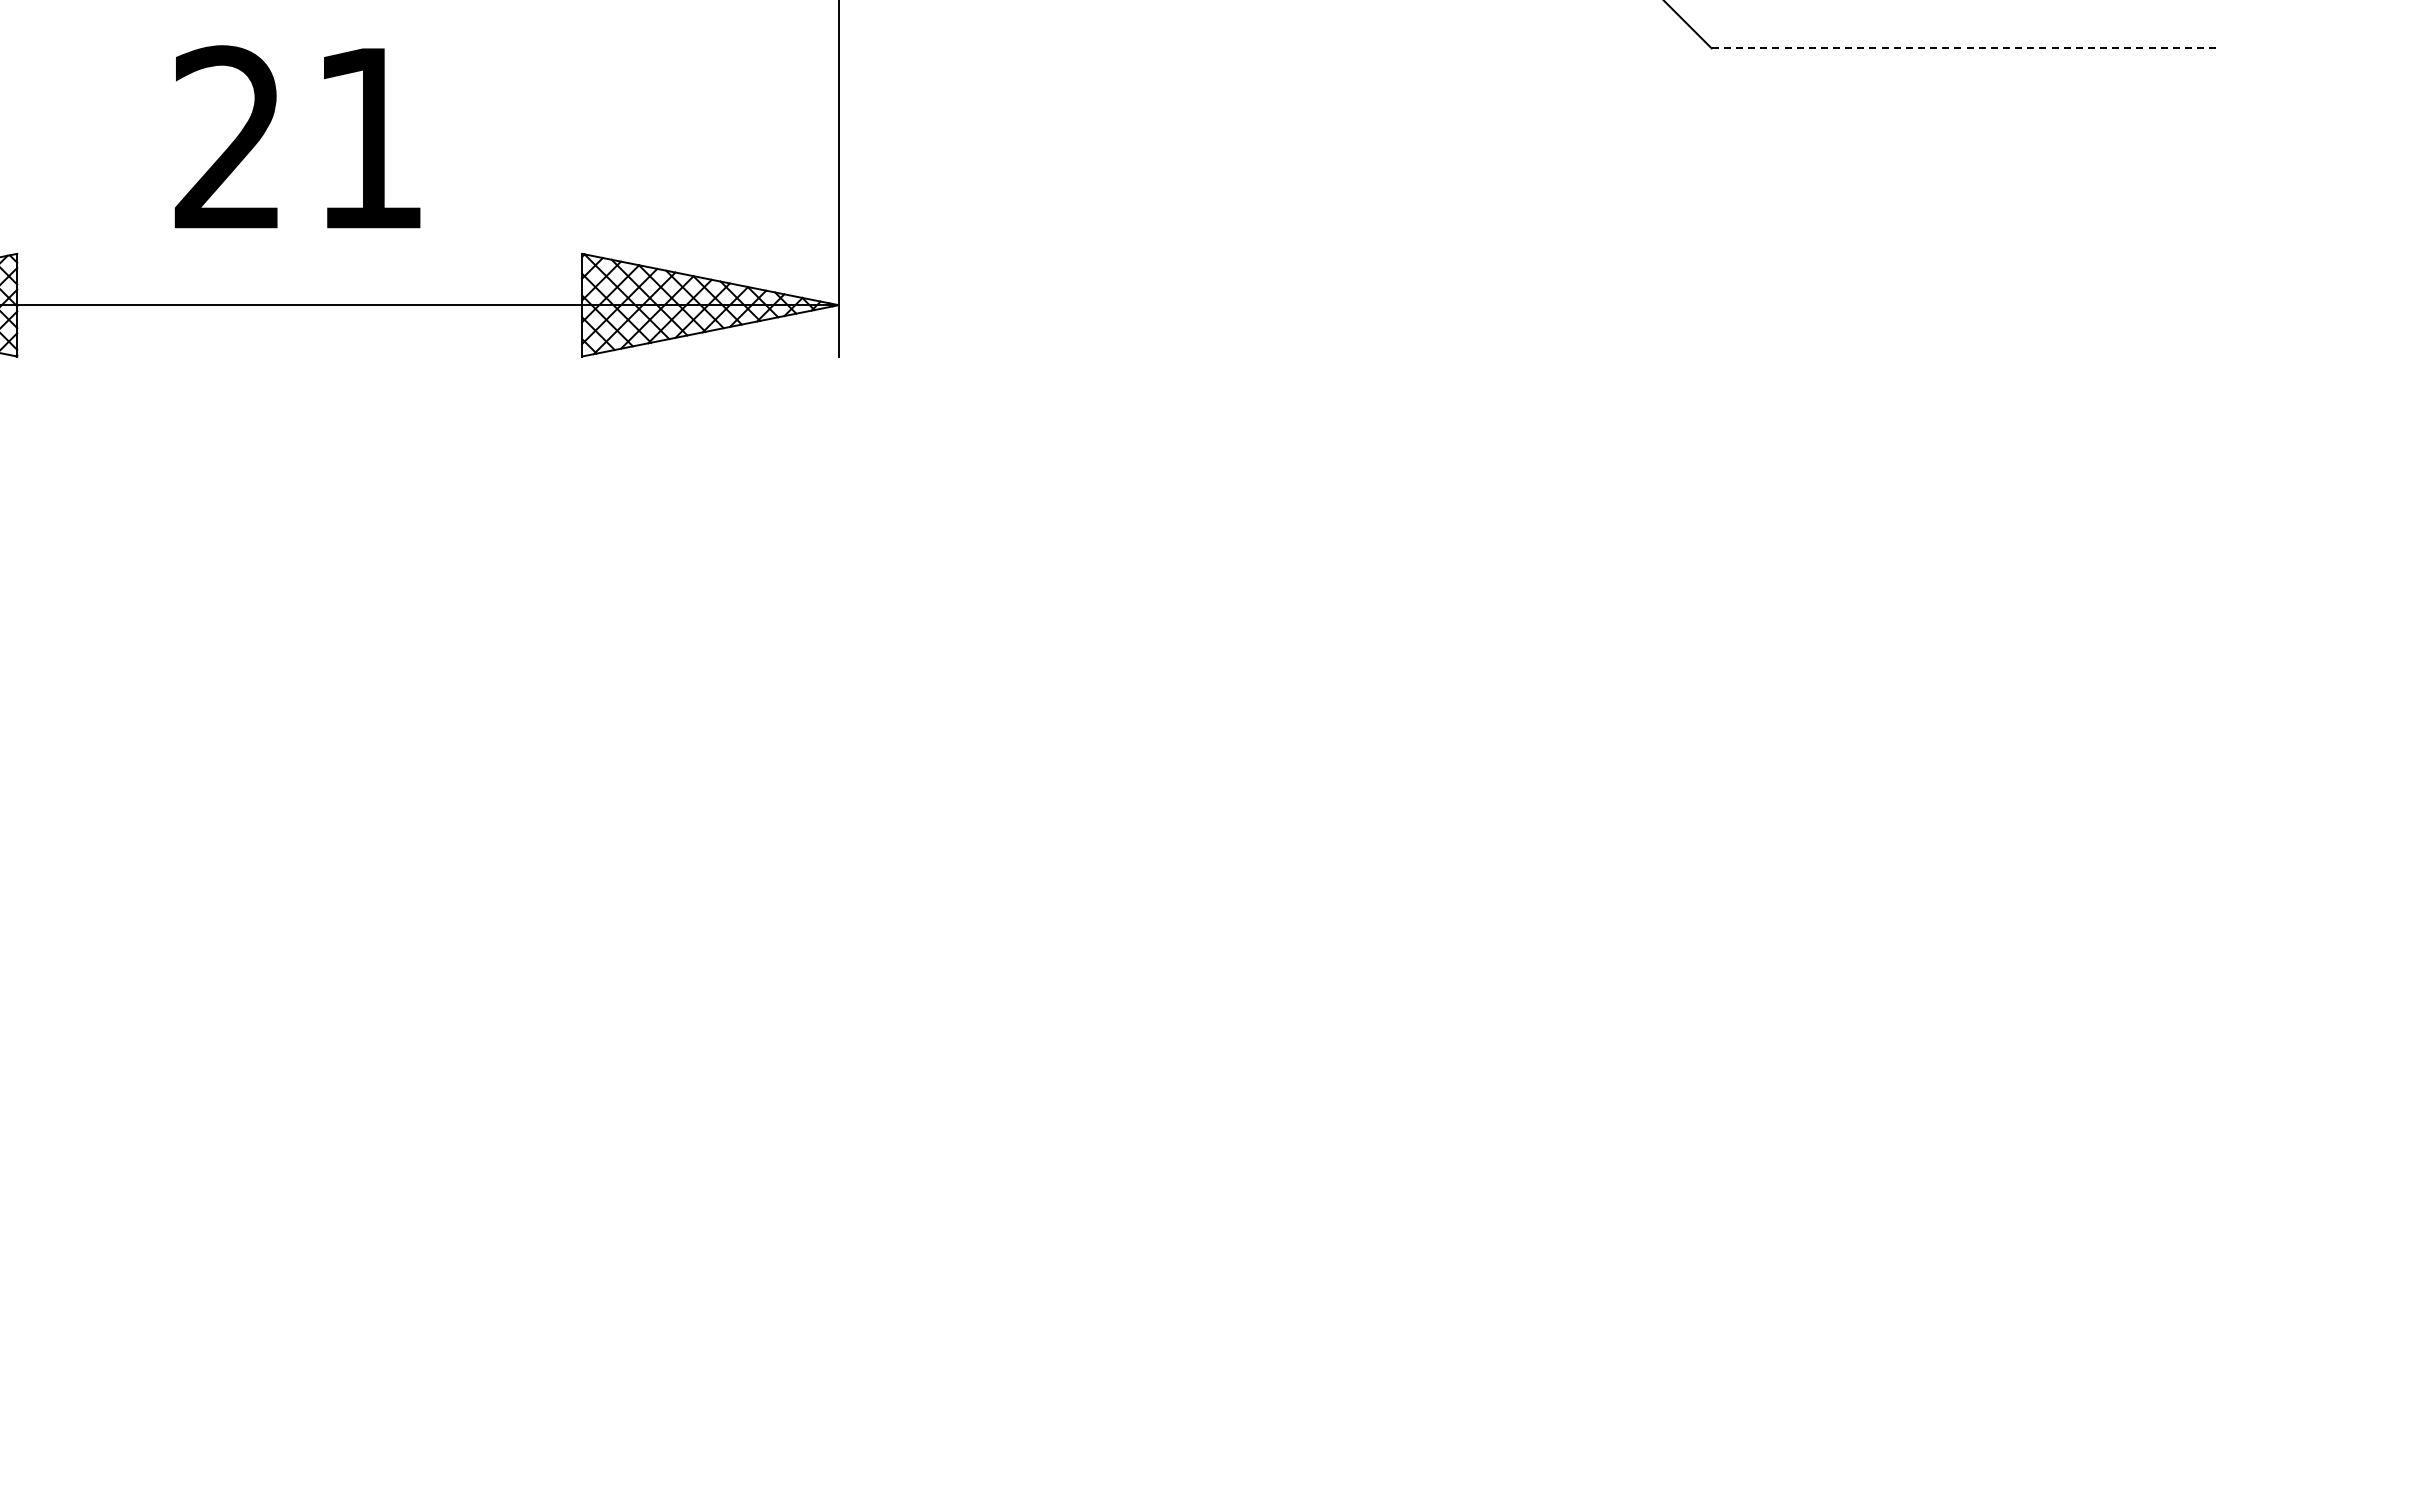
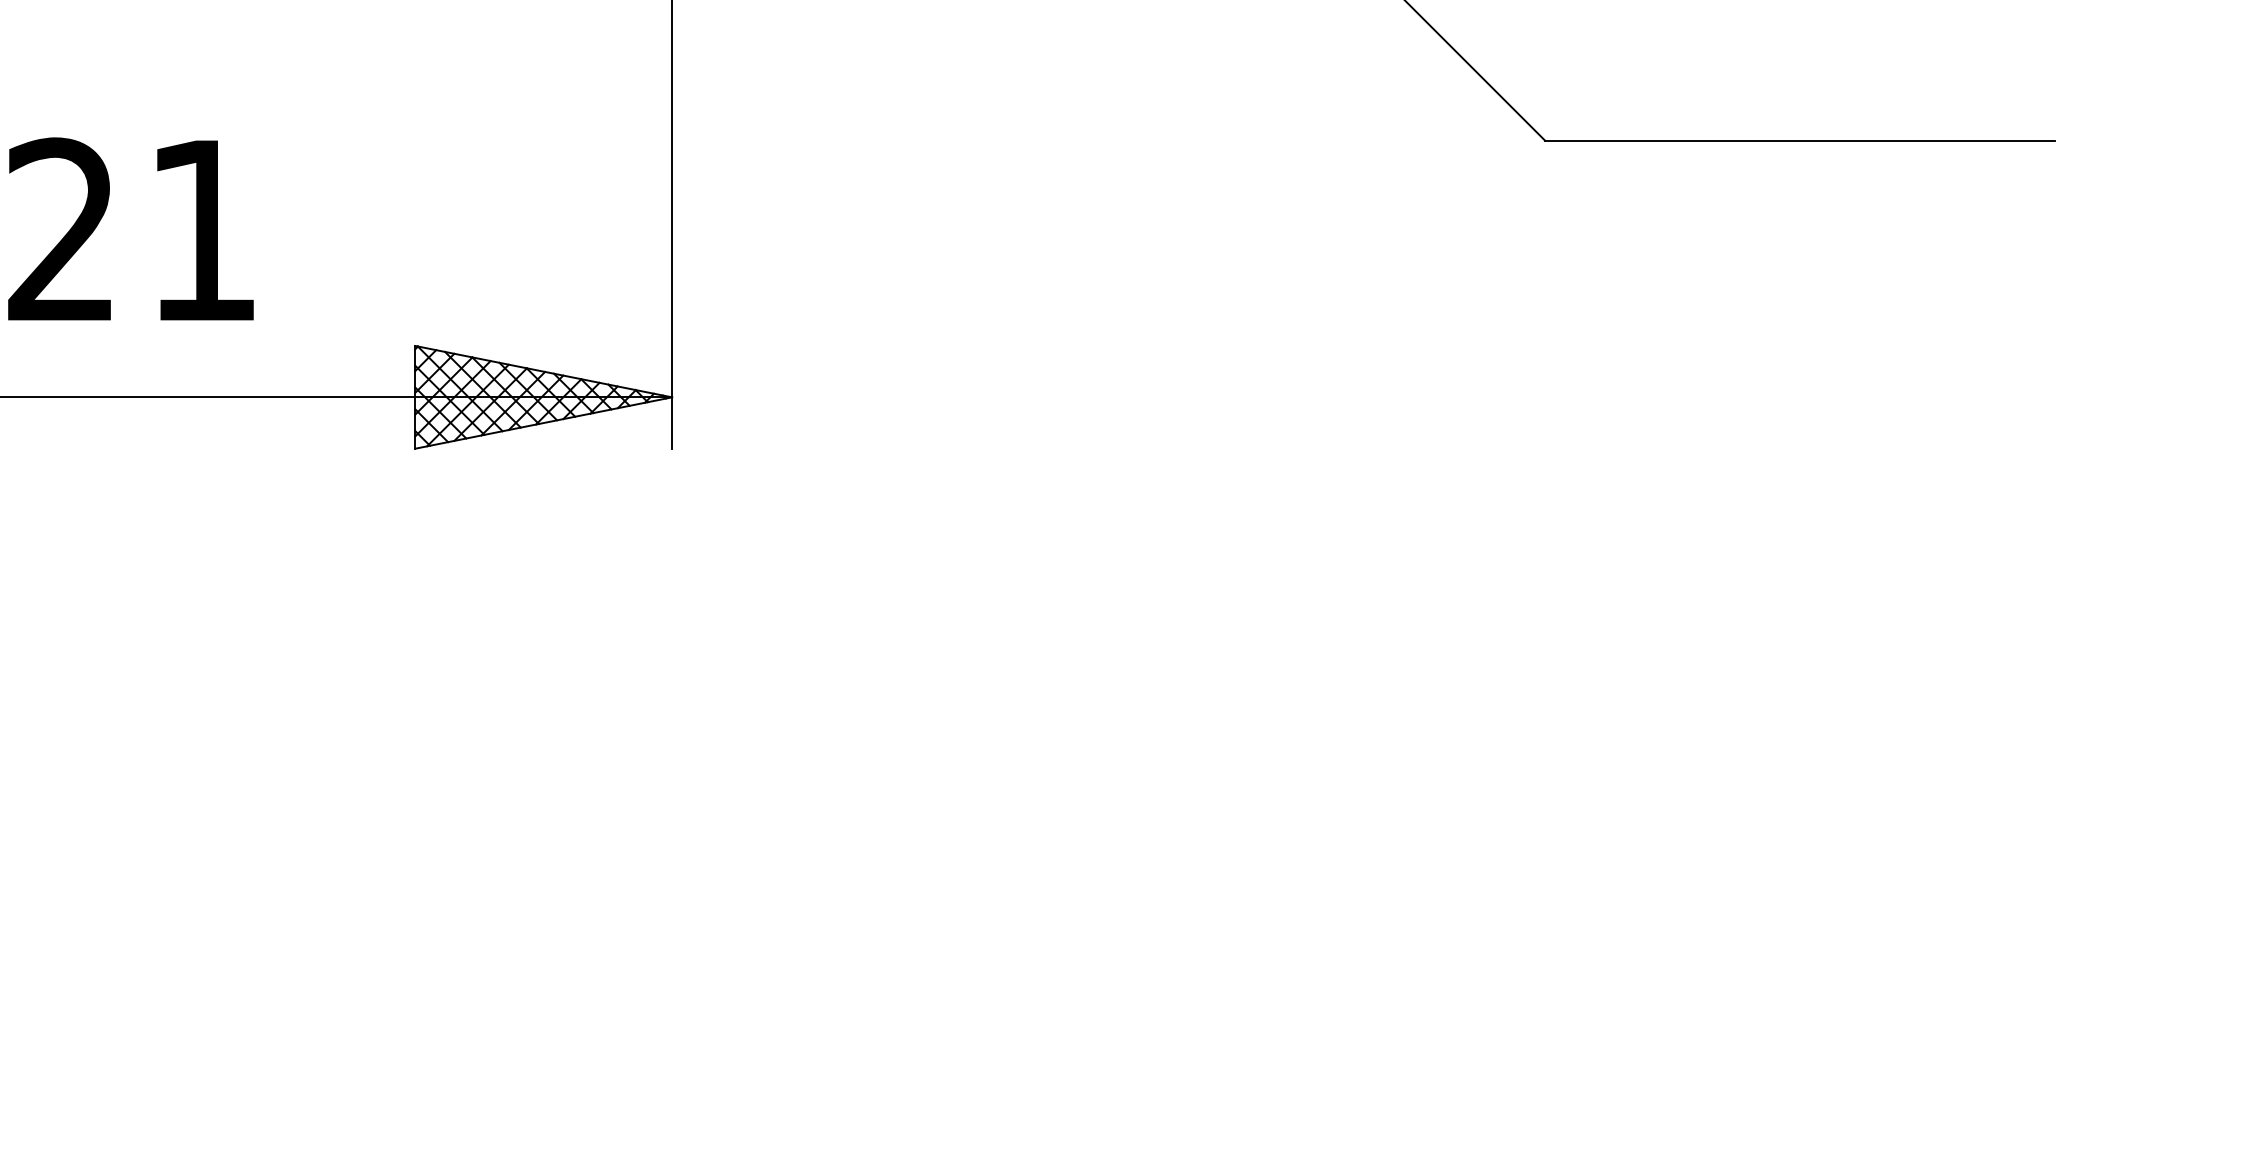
line: (1966, 48) -> (1799, 140), dashed -> solid

